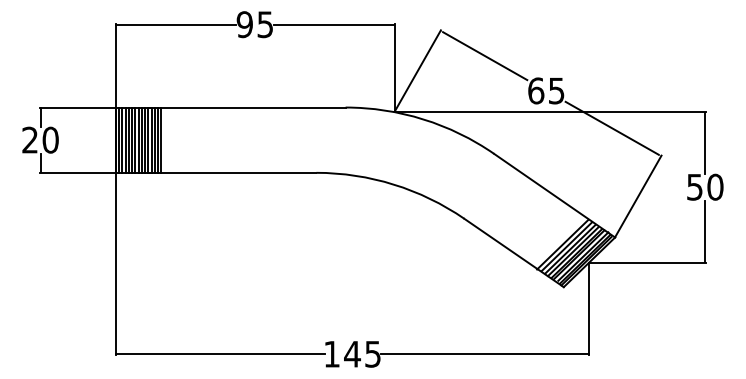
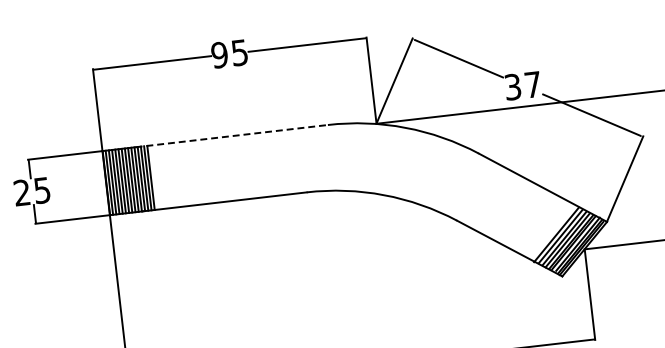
text: (546, 90) -> (523, 85), 65 -> 37
line: (248, 107) -> (232, 135), solid -> dashed
text: (50, 139) -> (42, 189), 20 -> 25

